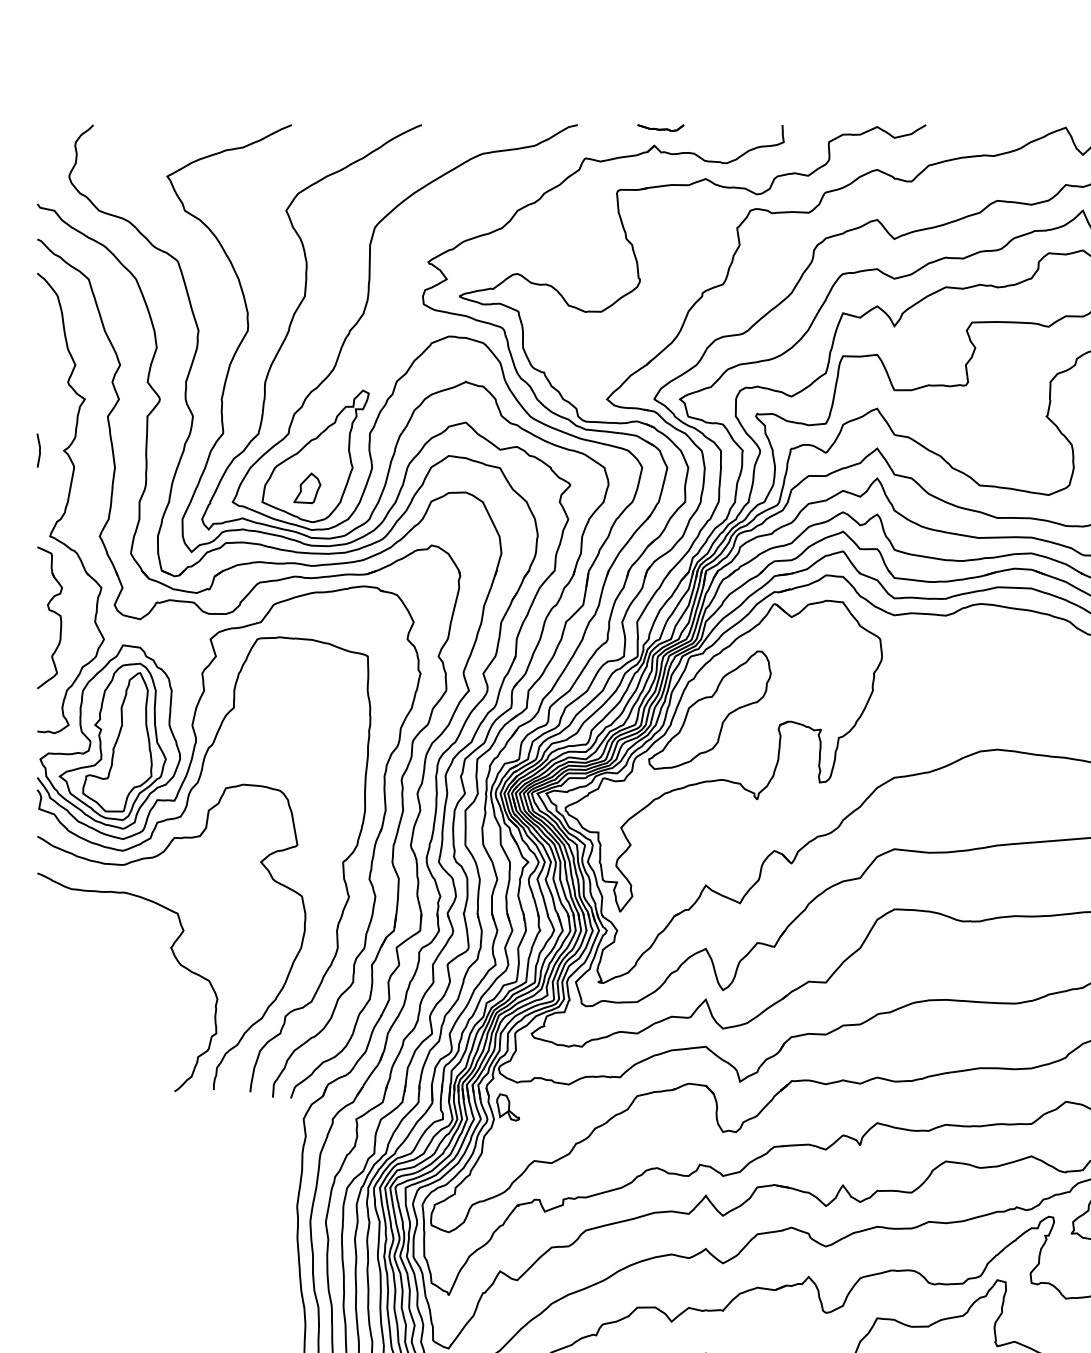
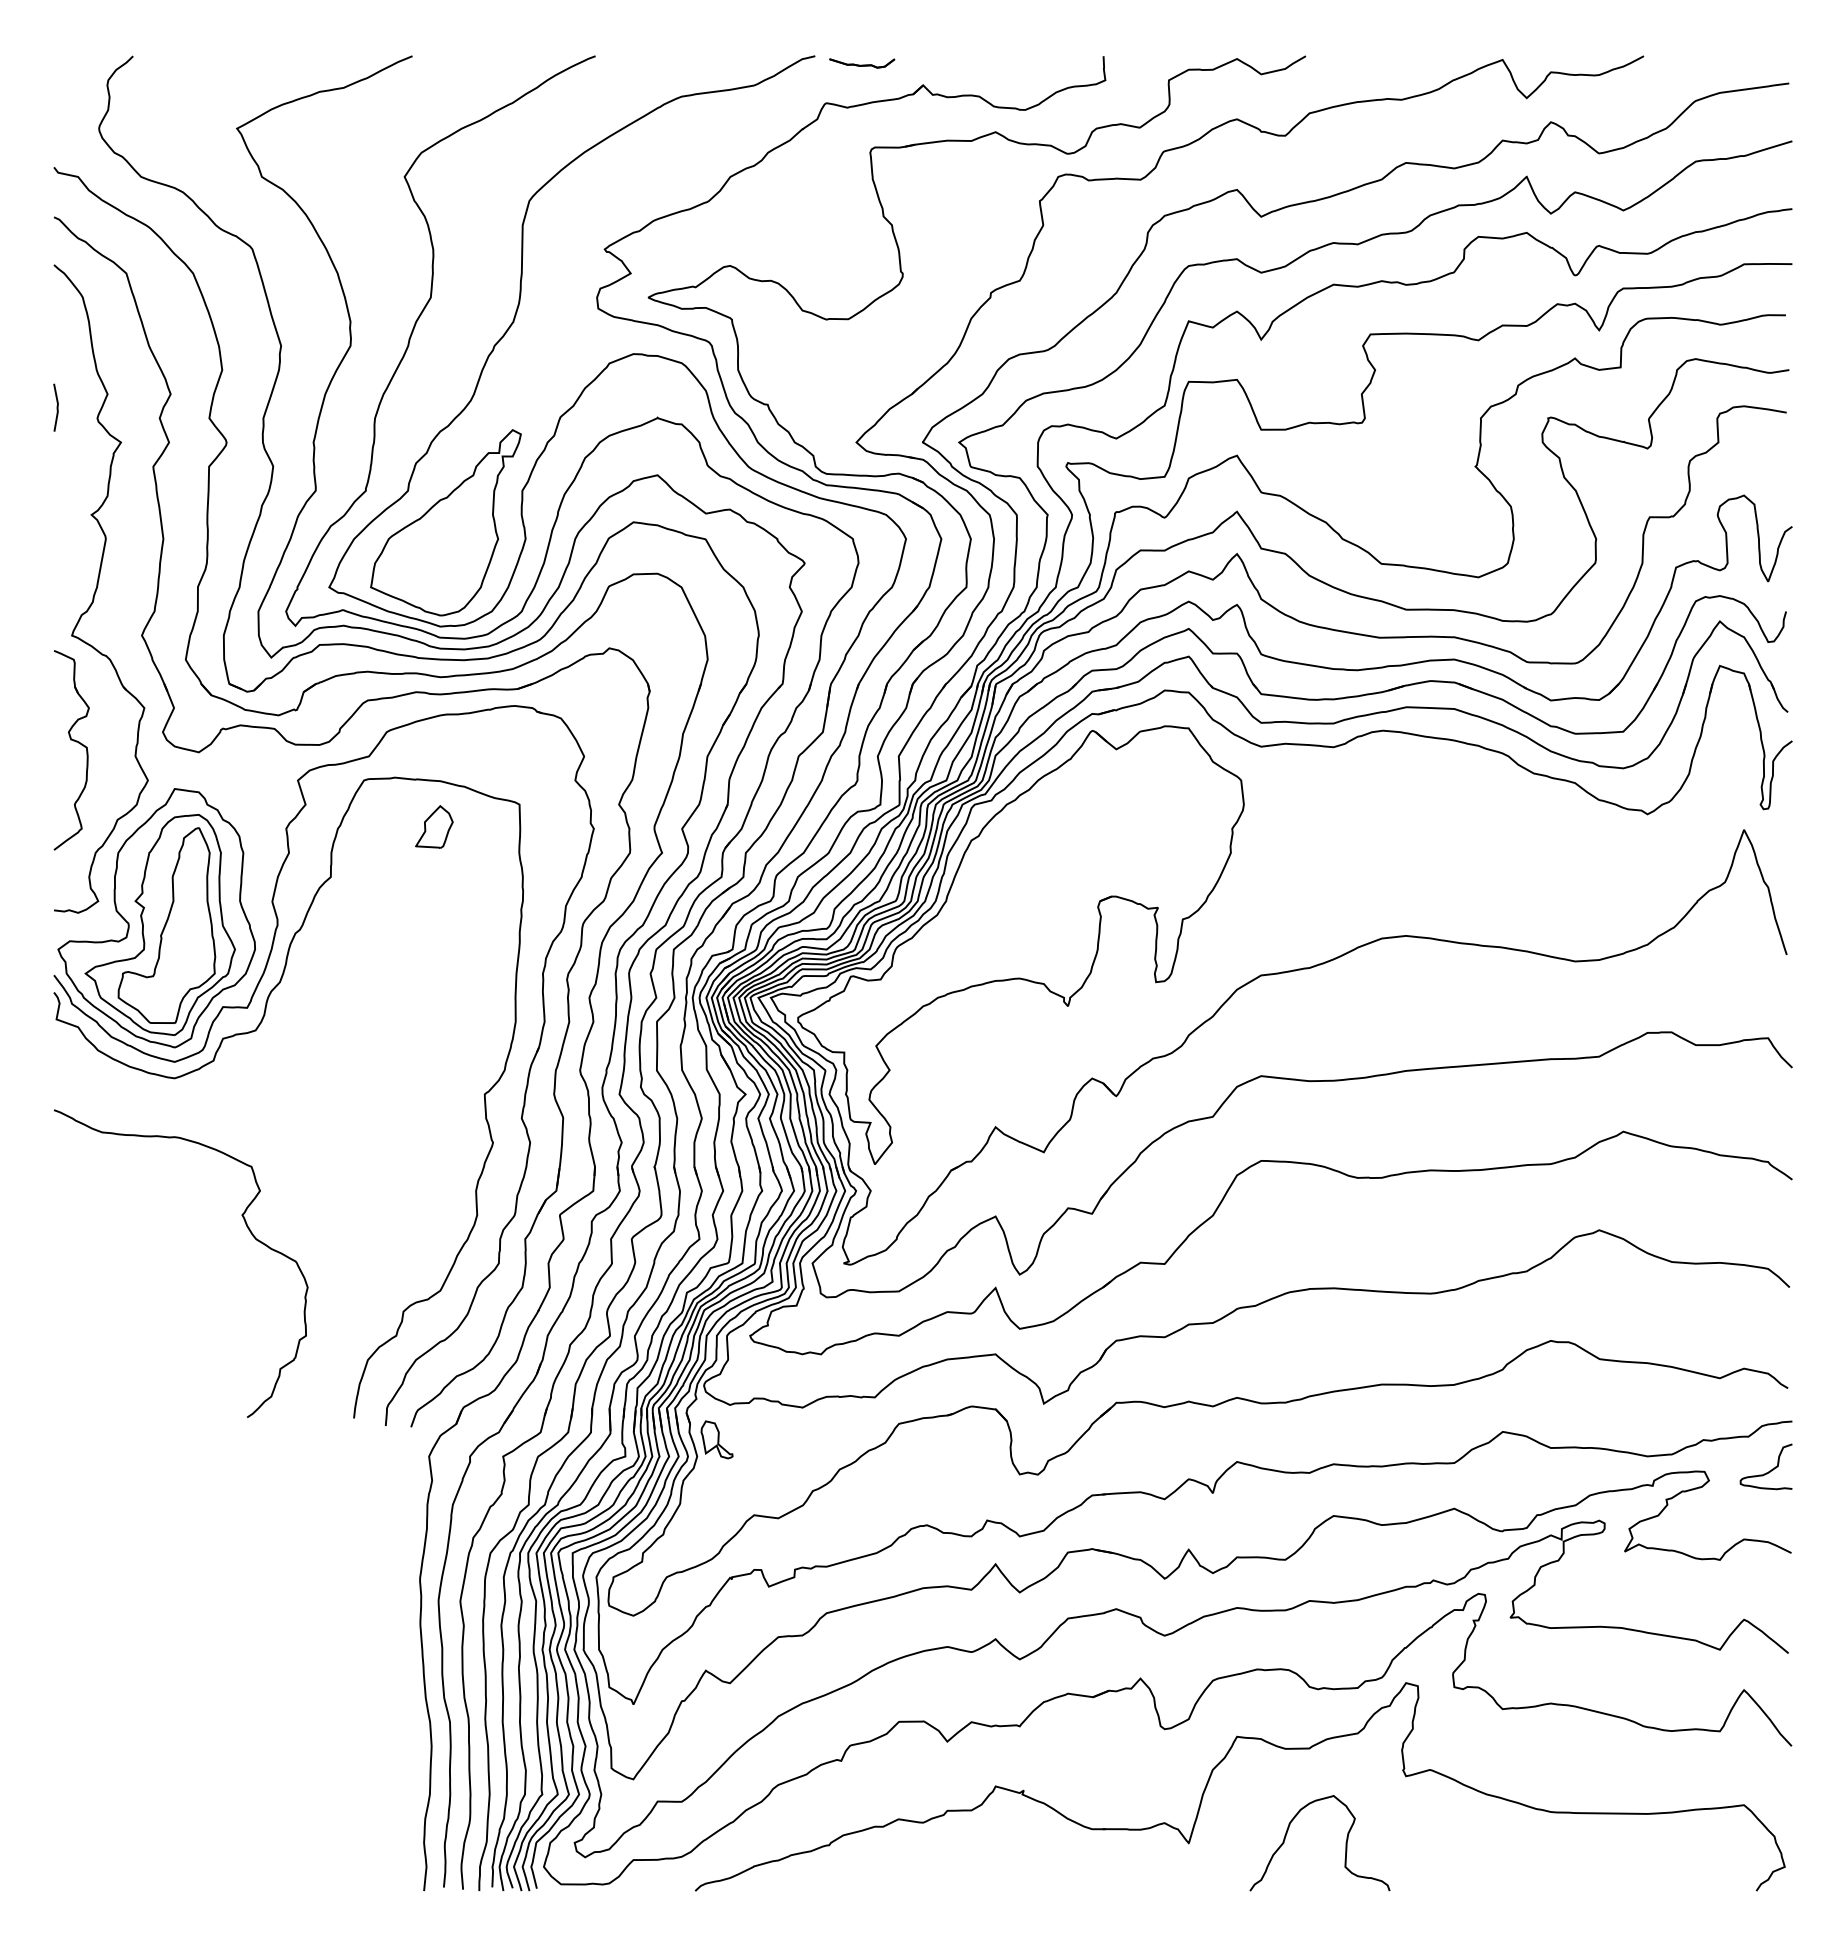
part: (661, 128) -> (862, 63), moved
line: (39, 450) -> (56, 407), moved
part: (307, 488) -> (434, 826), moved
part: (710, 710) -> (1001, 880), removed
curve: (151, 858) -> (214, 1089), removed

